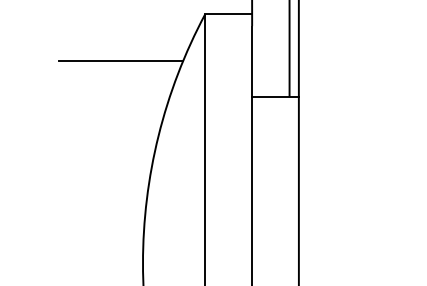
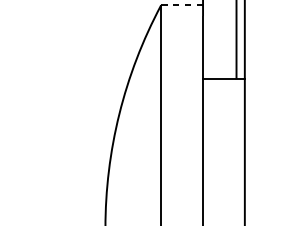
line: (228, 14) -> (181, 5), solid -> dashed
line: (121, 60) -> (86, 46), removed

